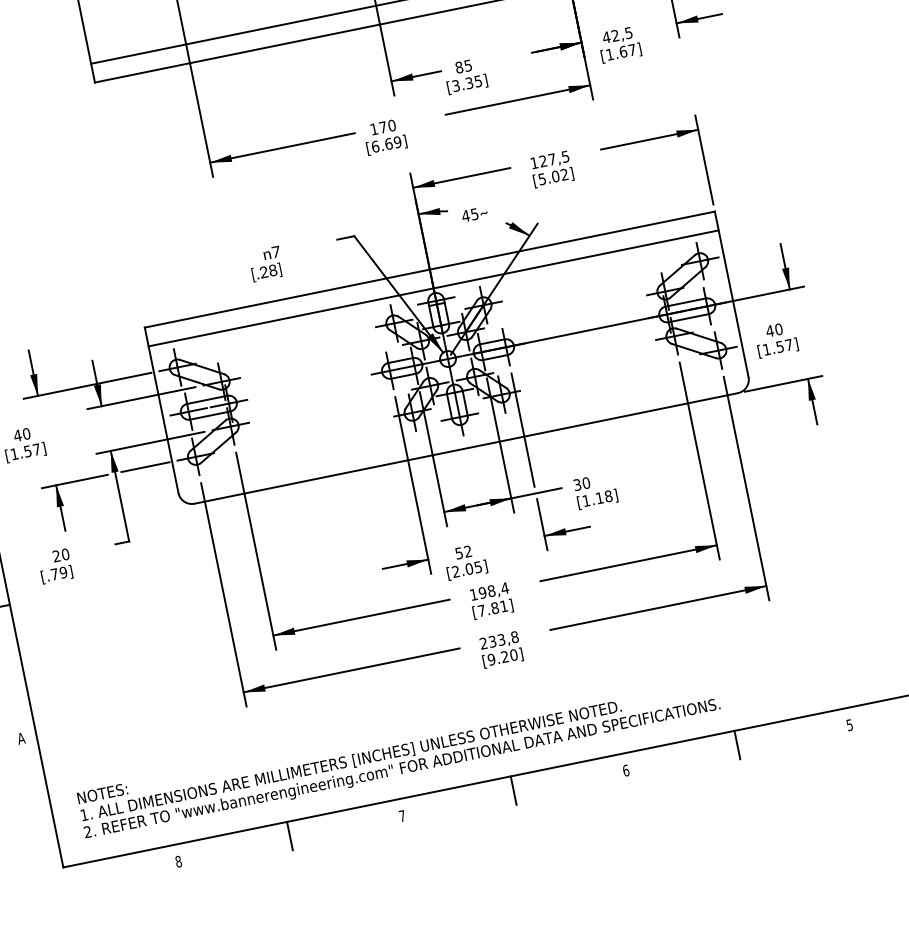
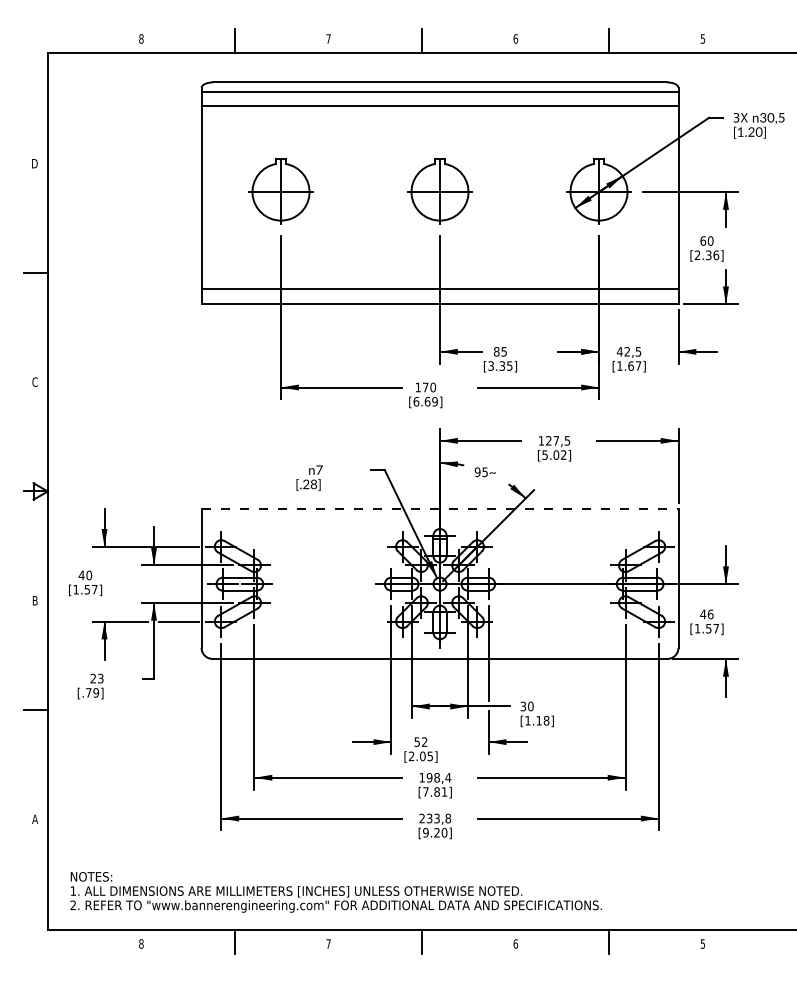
text: (465, 216) -> (477, 472), 45 -> 95
line: (430, 269) -> (440, 509), solid -> dashed
line: (433, 289) -> (439, 525), removed
text: (778, 328) -> (710, 613), 40 -> 46
text: (65, 554) -> (100, 678), 20 -> 23

